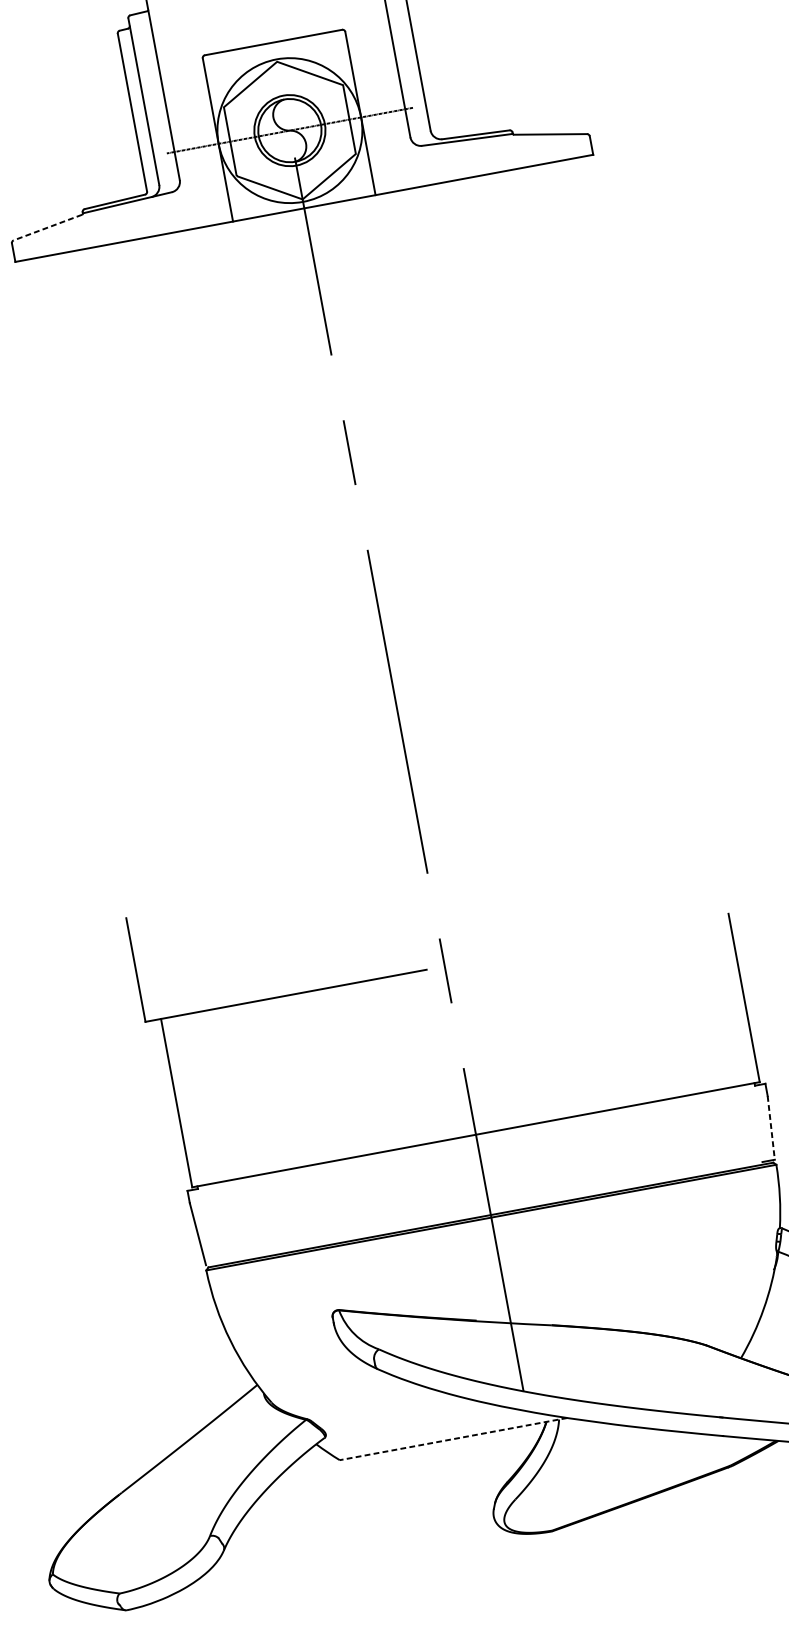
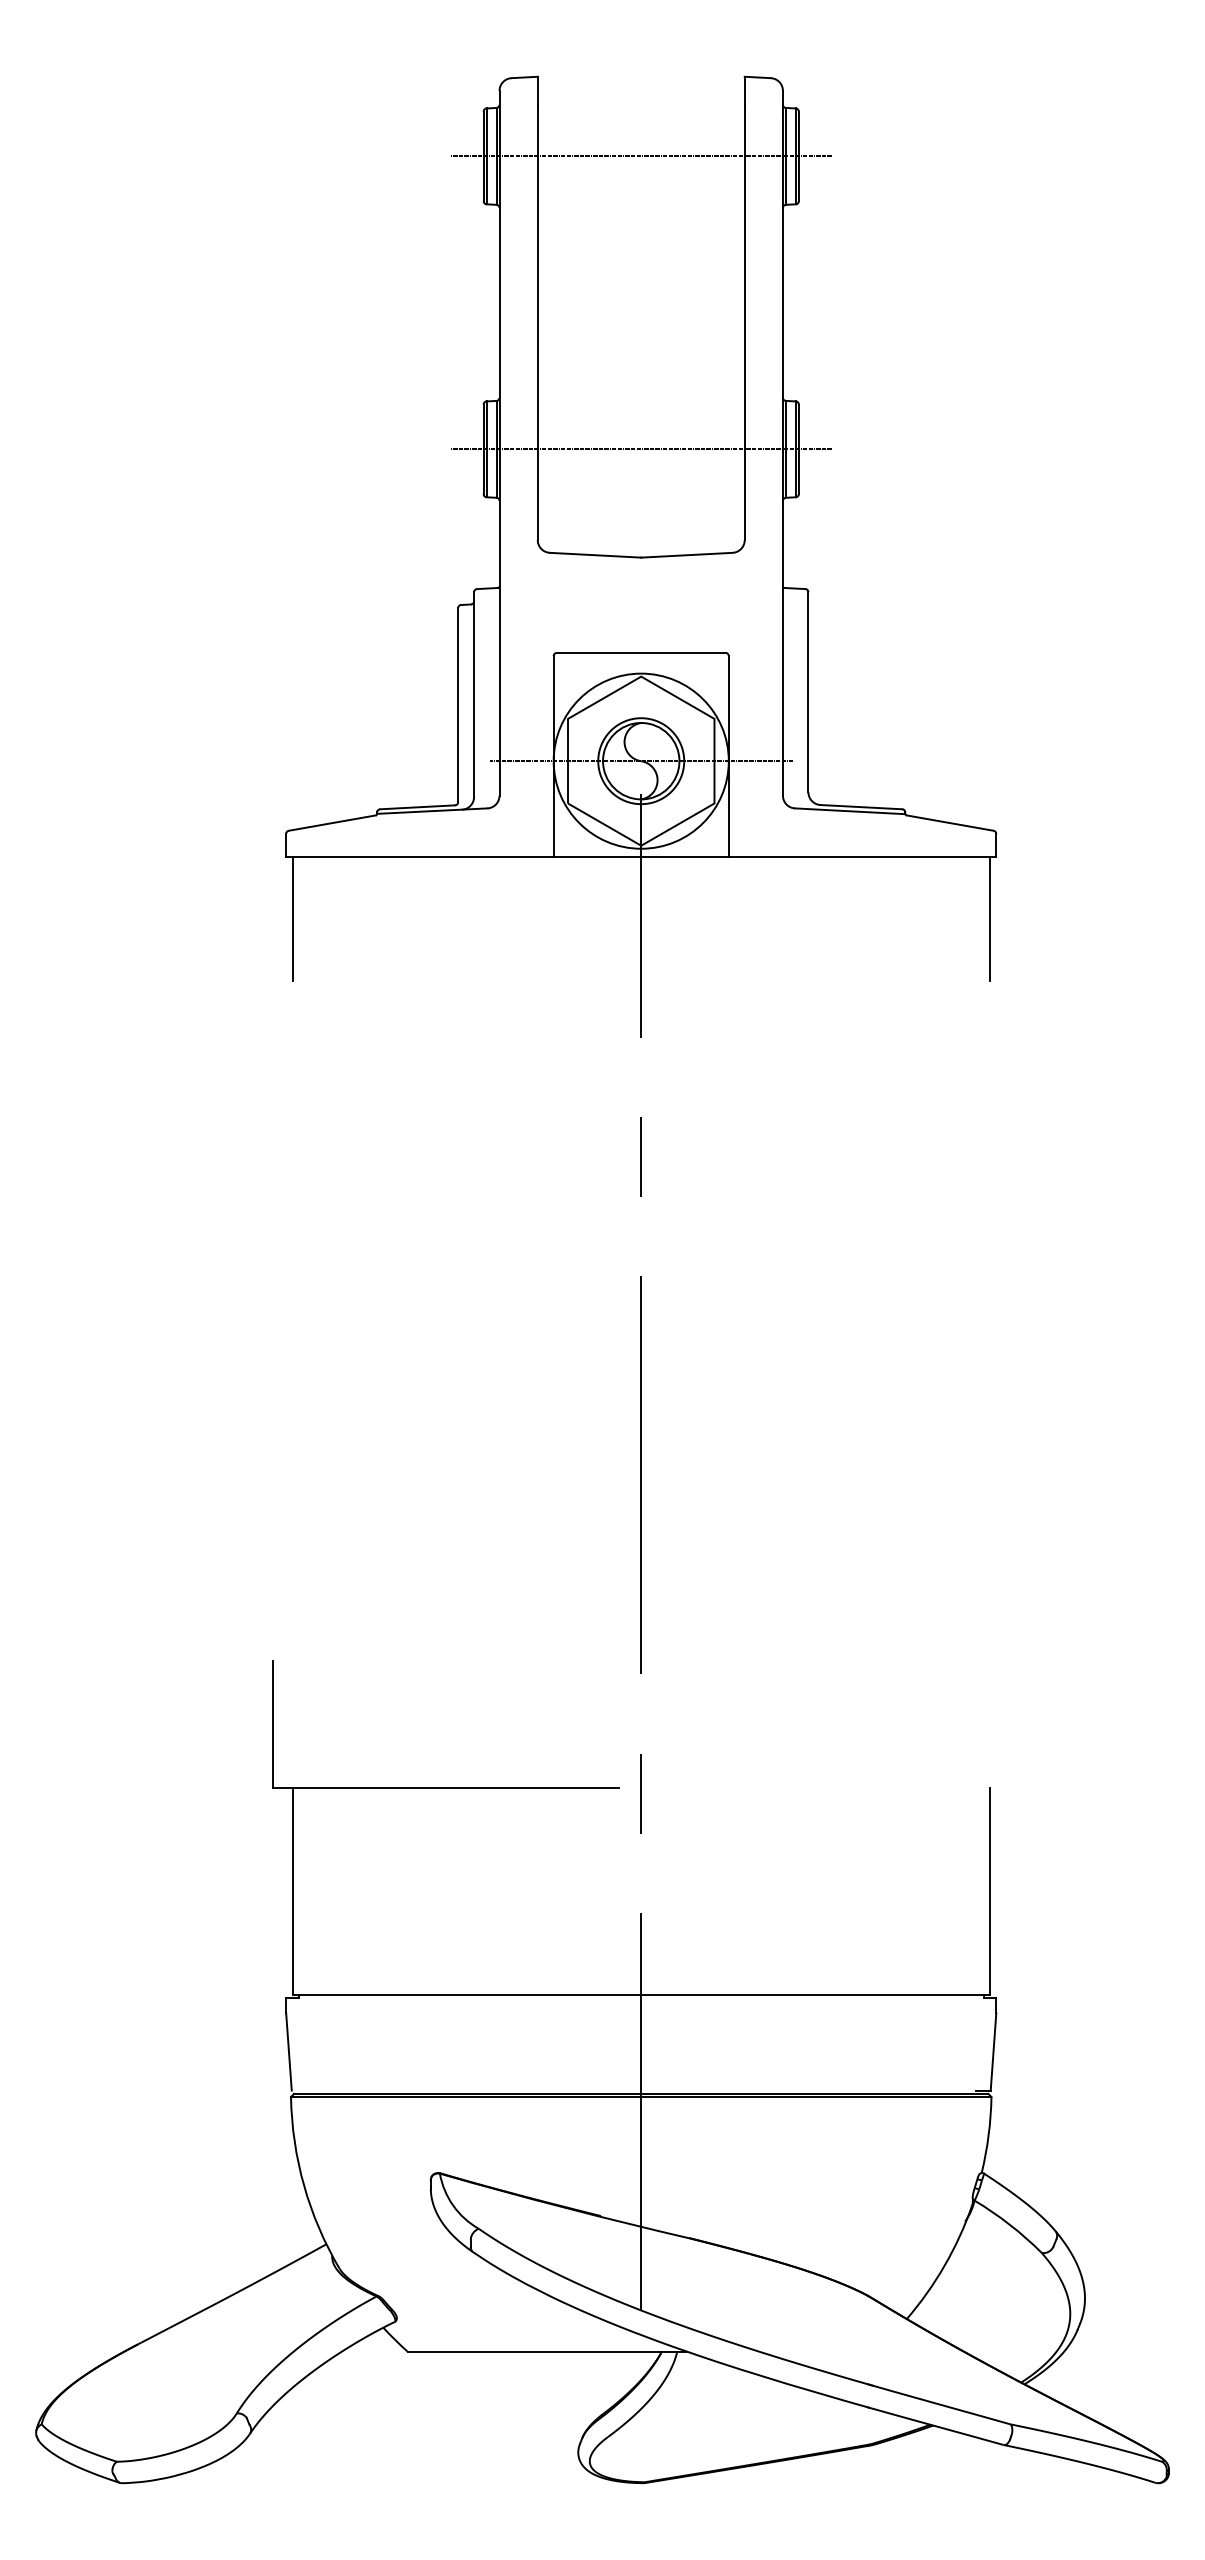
line: (597, 206) -> (989, 918), added
line: (47, 228) -> (331, 823), dashed -> solid
line: (29, 311) -> (292, 918), added
line: (771, 1128) -> (993, 2052), dashed -> solid
line: (453, 1438) -> (547, 2351), dashed -> solid

